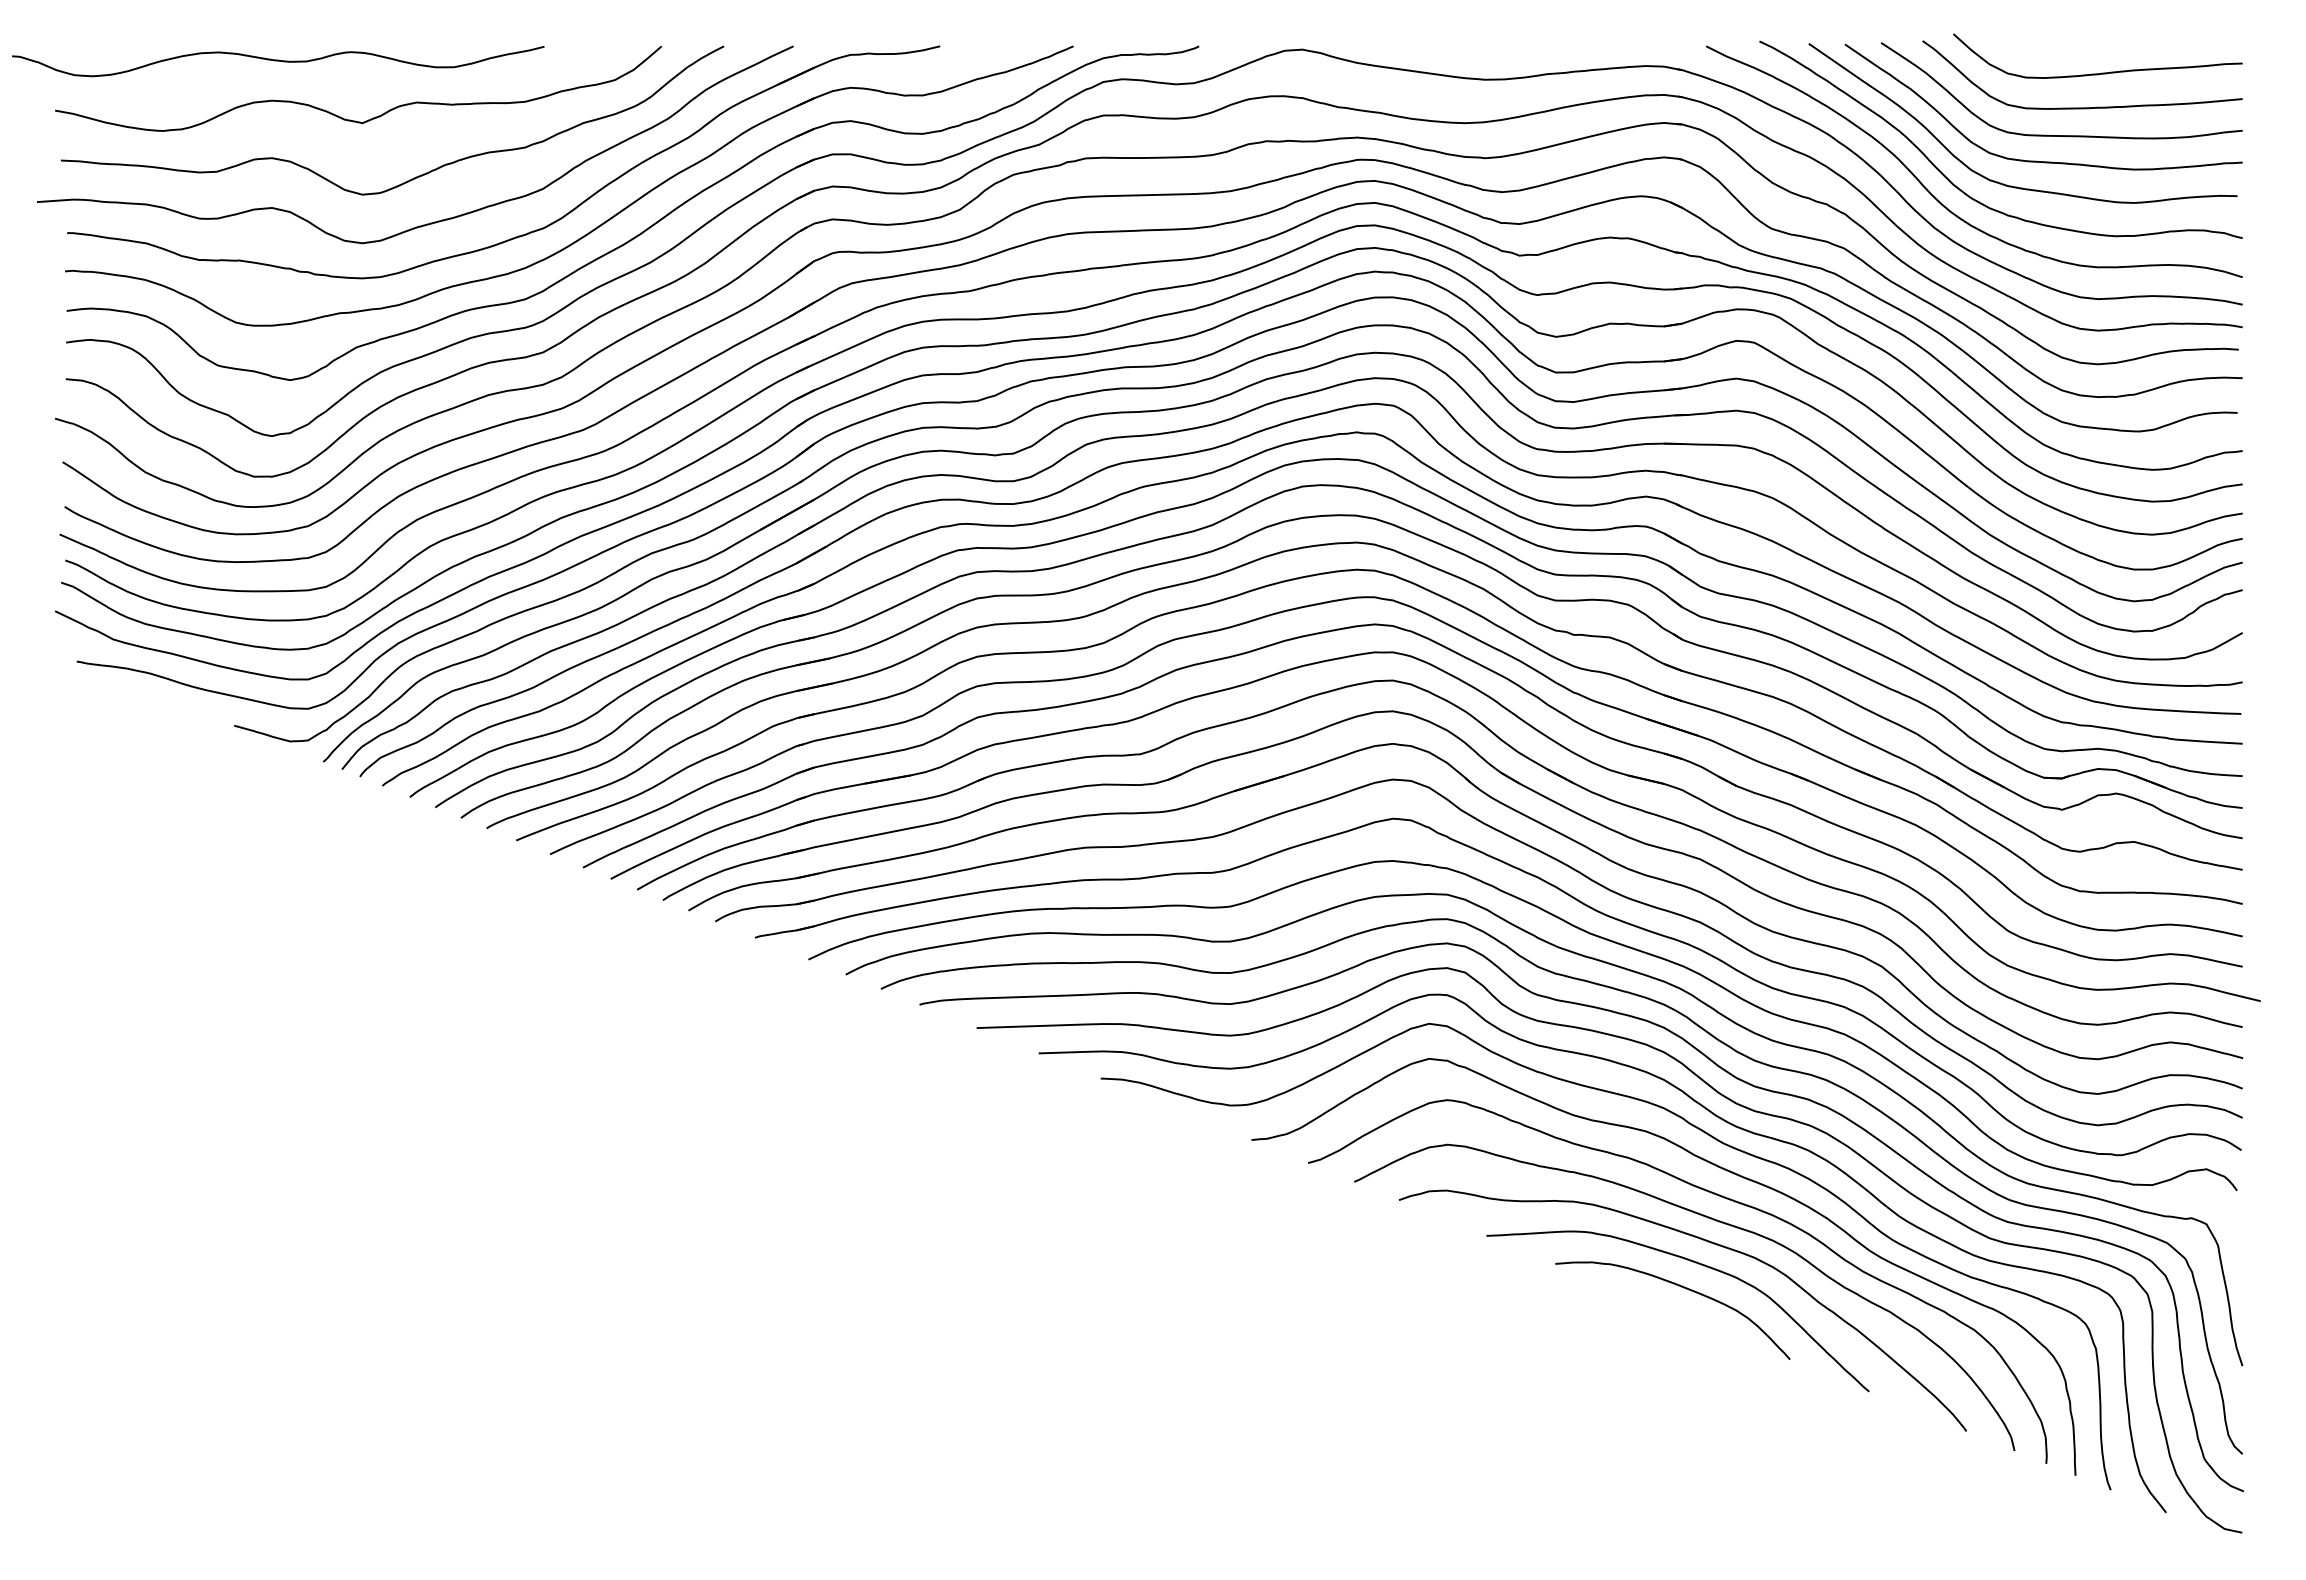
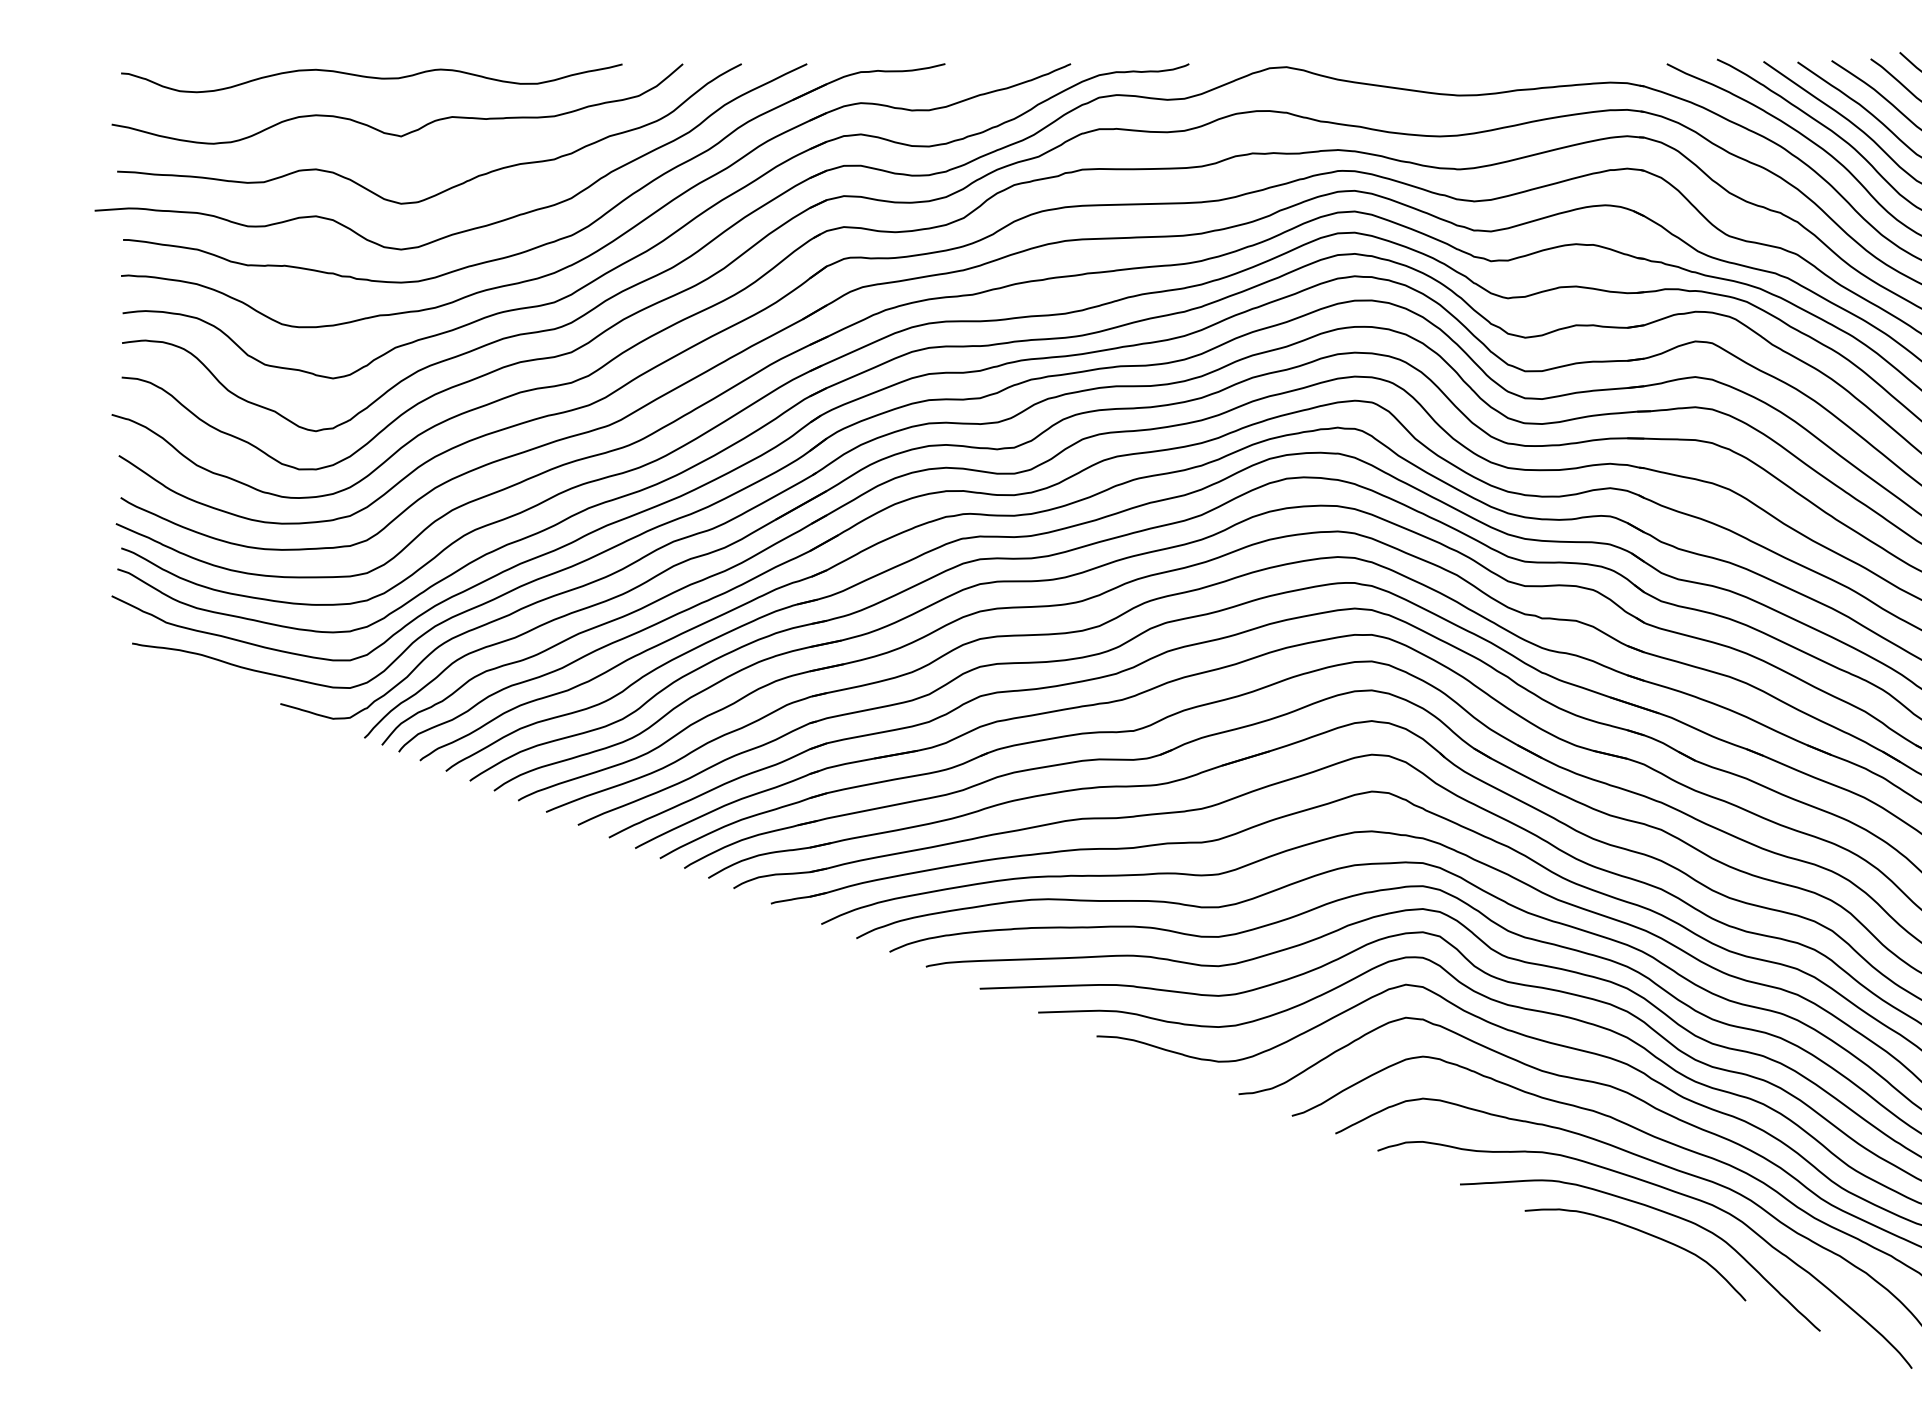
curve: (278, 61) -> (372, 78), moved

